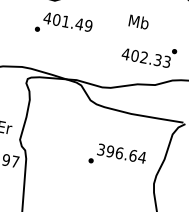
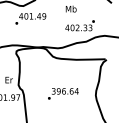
text: (117, 156) -> (63, 93), moved

